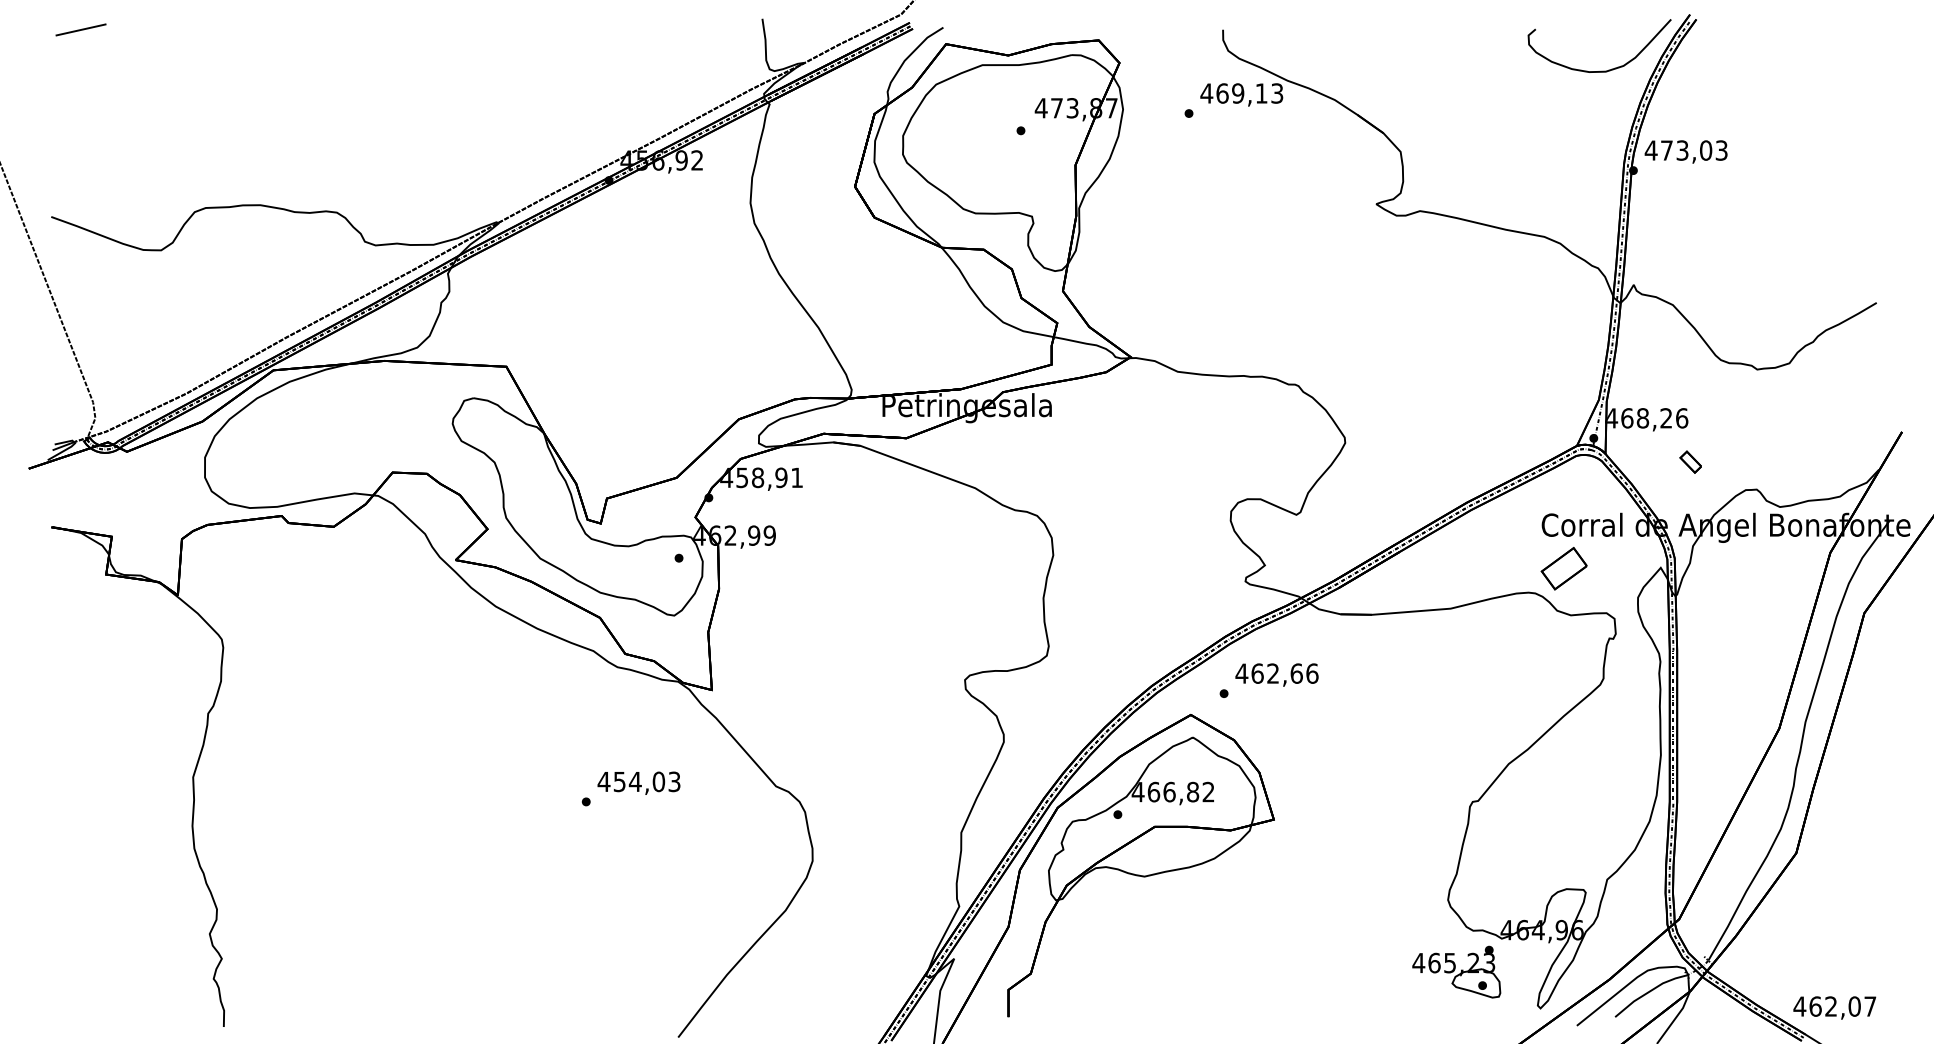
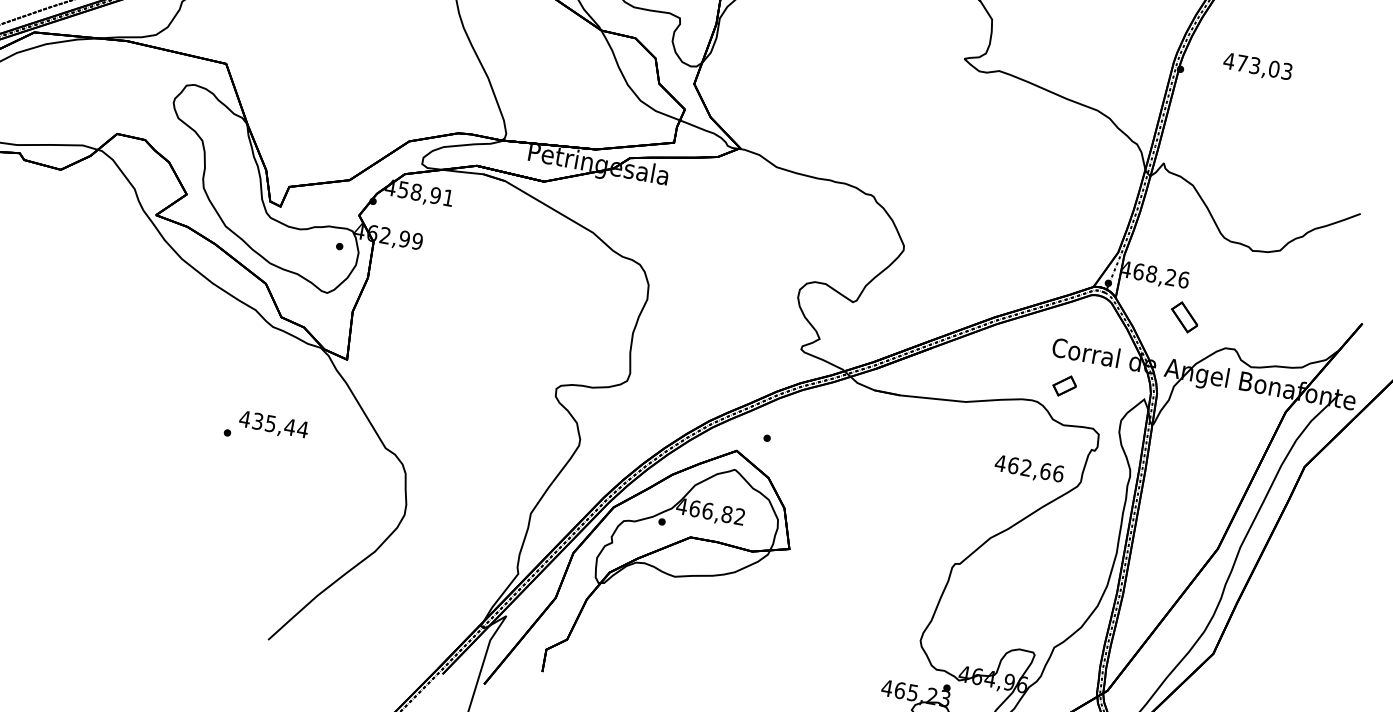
text: (1685, 151) -> (1257, 66), moved
part: (1690, 461) -> (1184, 316), size x1.6
part: (1563, 568) -> (1064, 385), size x0.6
text: (1276, 674) -> (1028, 469), moved
text: (647, 781) -> (280, 425), 454,03 -> 435,44

